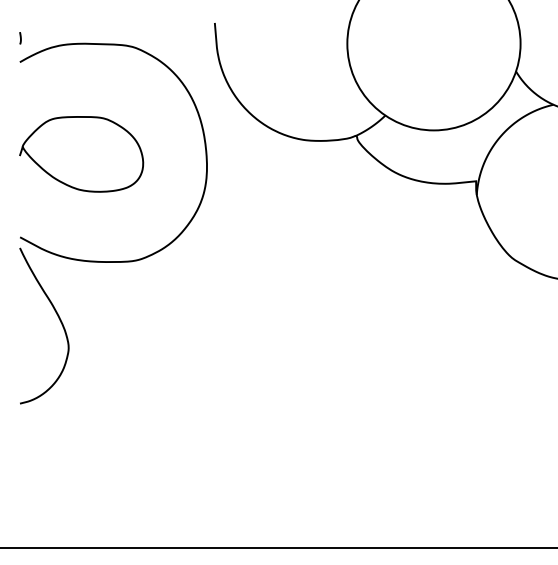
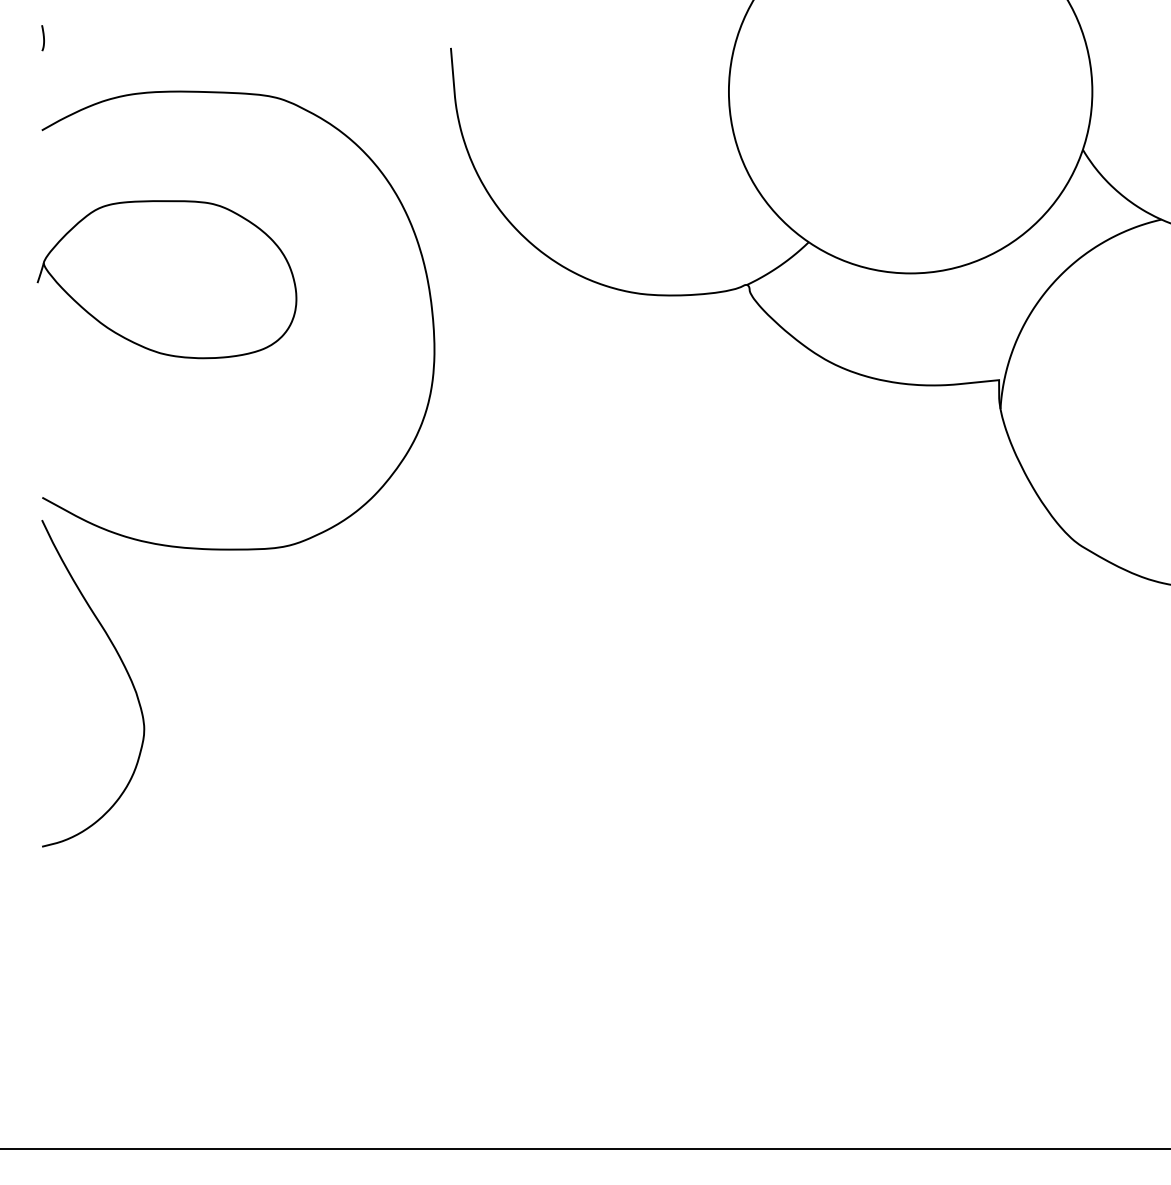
line: (20, 38) -> (43, 38), moved
part: (81, 154) -> (166, 279), moved

